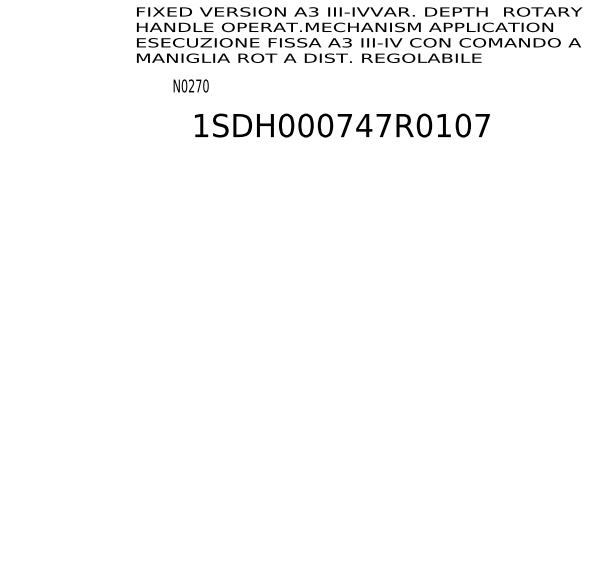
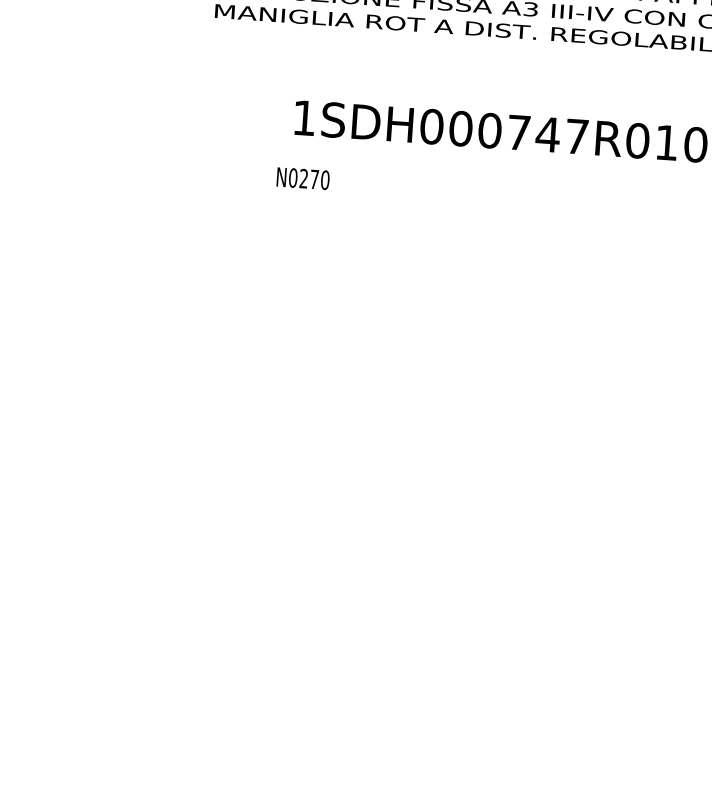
text: (190, 85) -> (302, 177), moved

